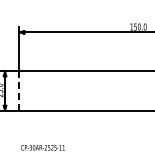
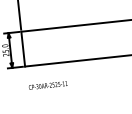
line: (19, 91) -> (23, 49), dashed -> solid
text: (42, 147) -> (47, 85), moved

